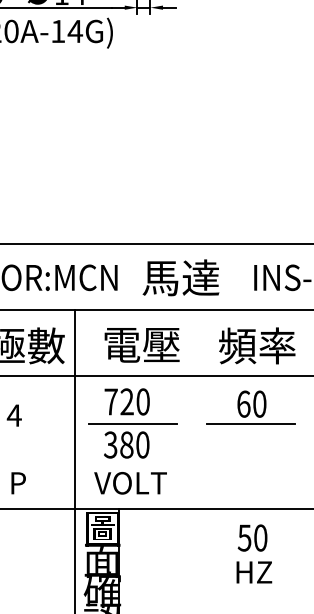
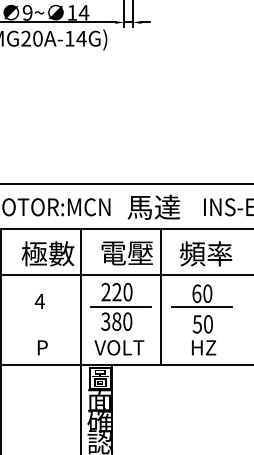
text: (110, 400) -> (105, 291), 720 -> 220
line: (192, 409) -> (161, 297), added
text: (255, 554) -> (204, 335), moved

